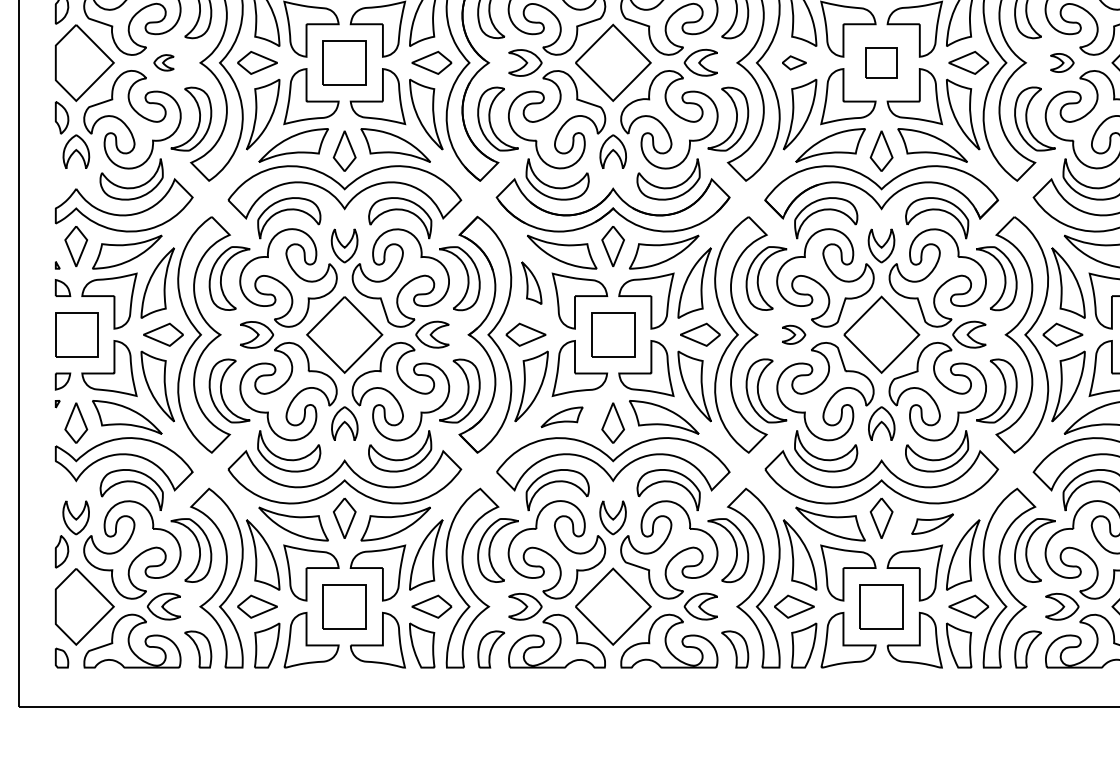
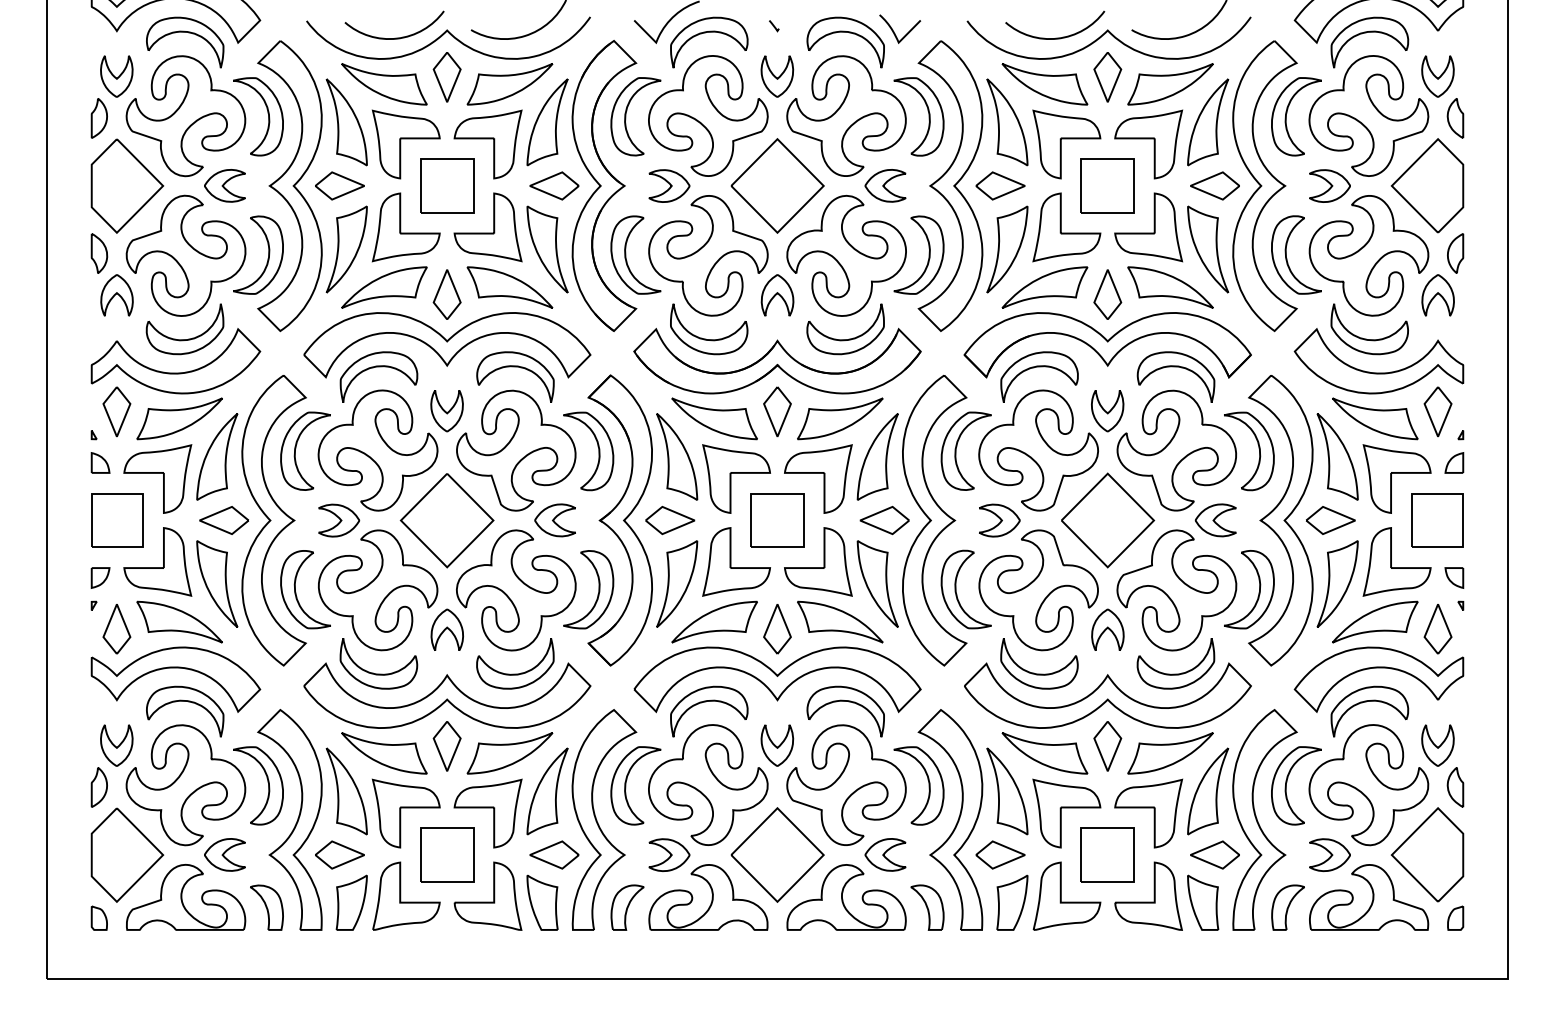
part: (163, 62) -> (224, 185), size x1.67
part: (794, 62) -> (1000, 185), size x1.67
part: (881, 62) -> (1107, 185), size x1.43
part: (1061, 62) -> (1329, 185), size x1.43
part: (531, 282) -> (677, 456), size x1.67
part: (793, 334) -> (999, 520), size x1.43
part: (561, 416) -> (714, 621), size x1.67
part: (932, 524) -> (1170, 753), size x1.67

